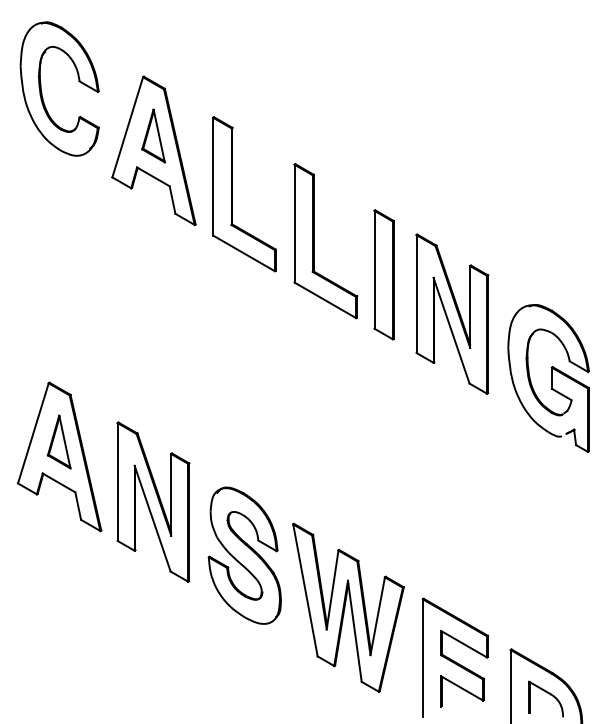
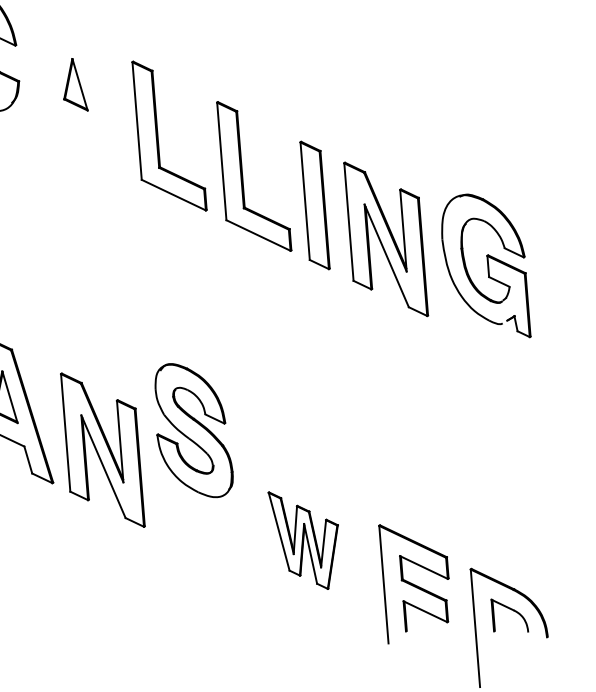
part: (153, 150) -> (75, 99), removed
part: (548, 378) -> (484, 267), moved
part: (244, 555) -> (192, 430), moved
part: (348, 607) -> (305, 539), size x0.6

